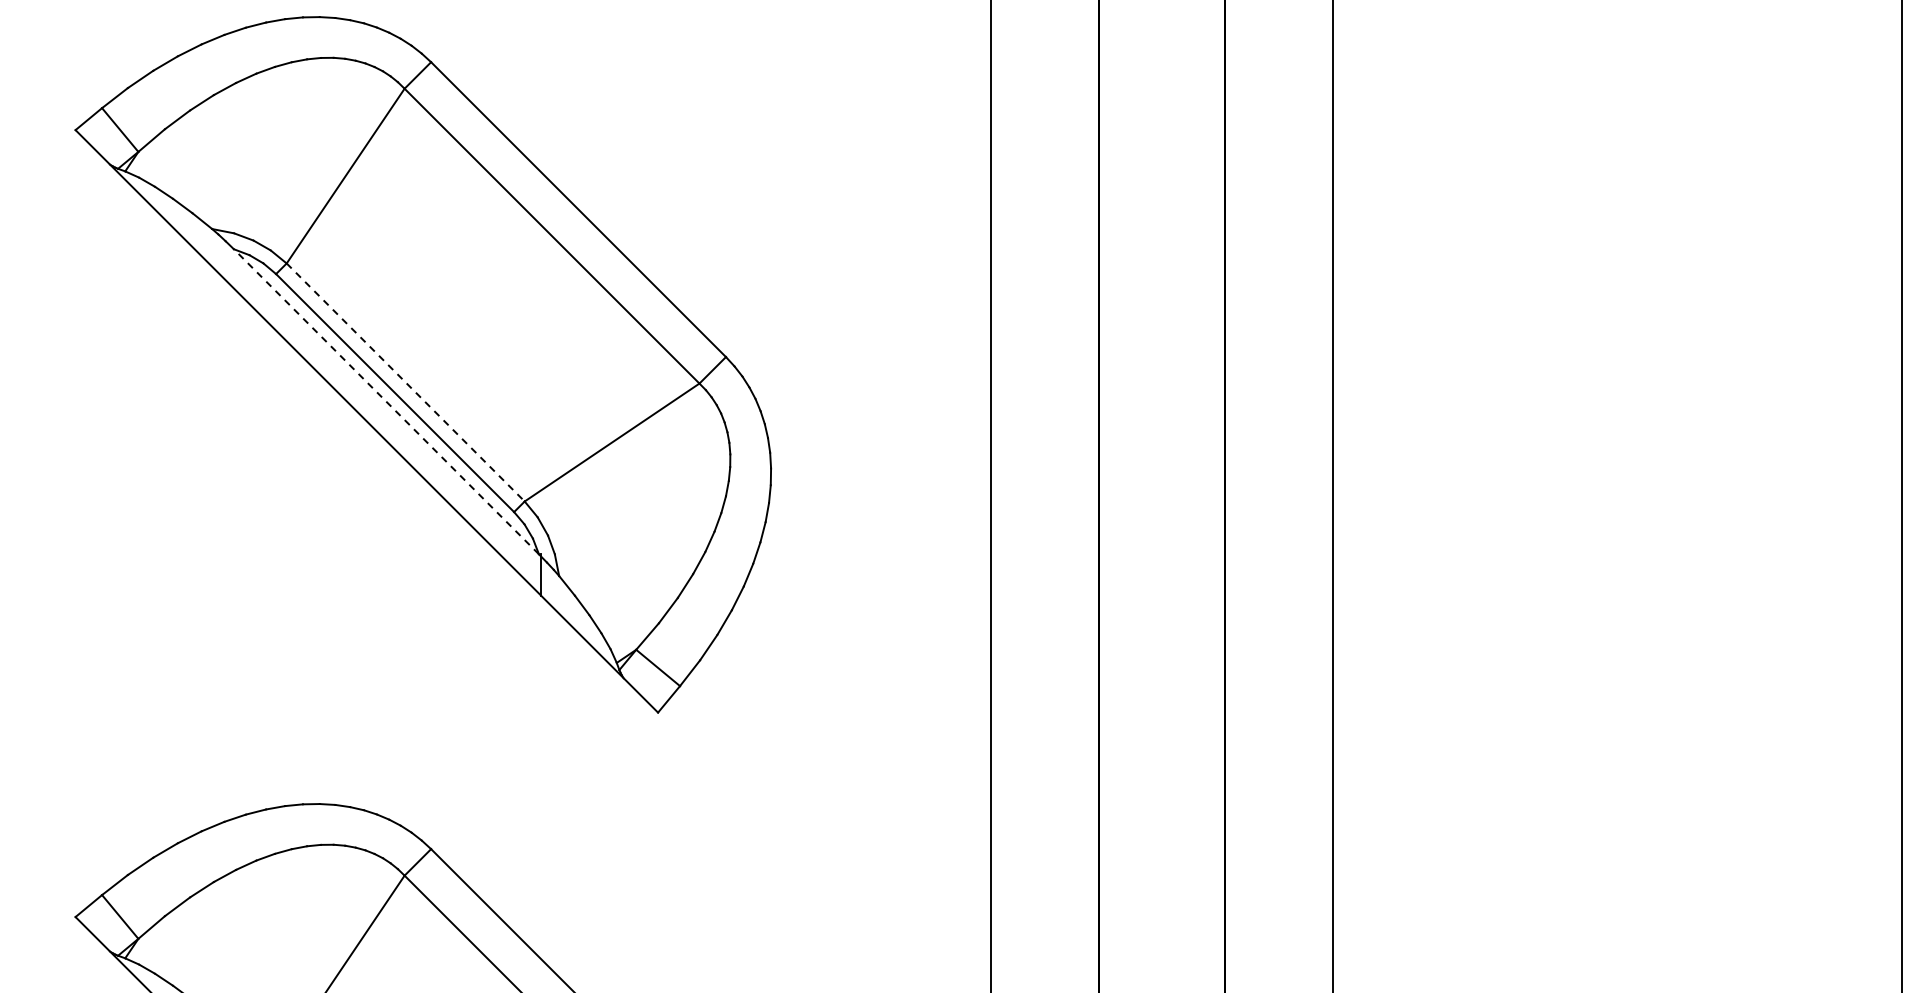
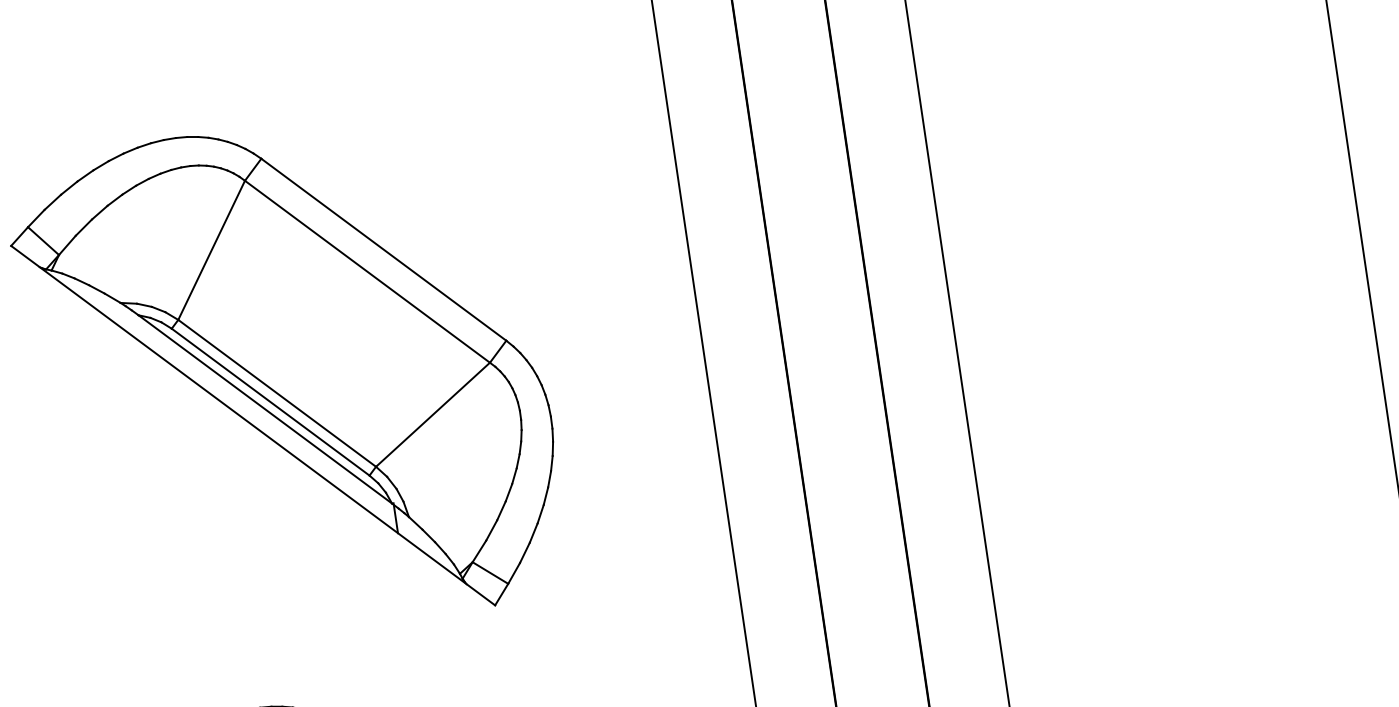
line: (406, 382) -> (277, 393), dashed -> solid
line: (386, 401) -> (265, 409), dashed -> solid

